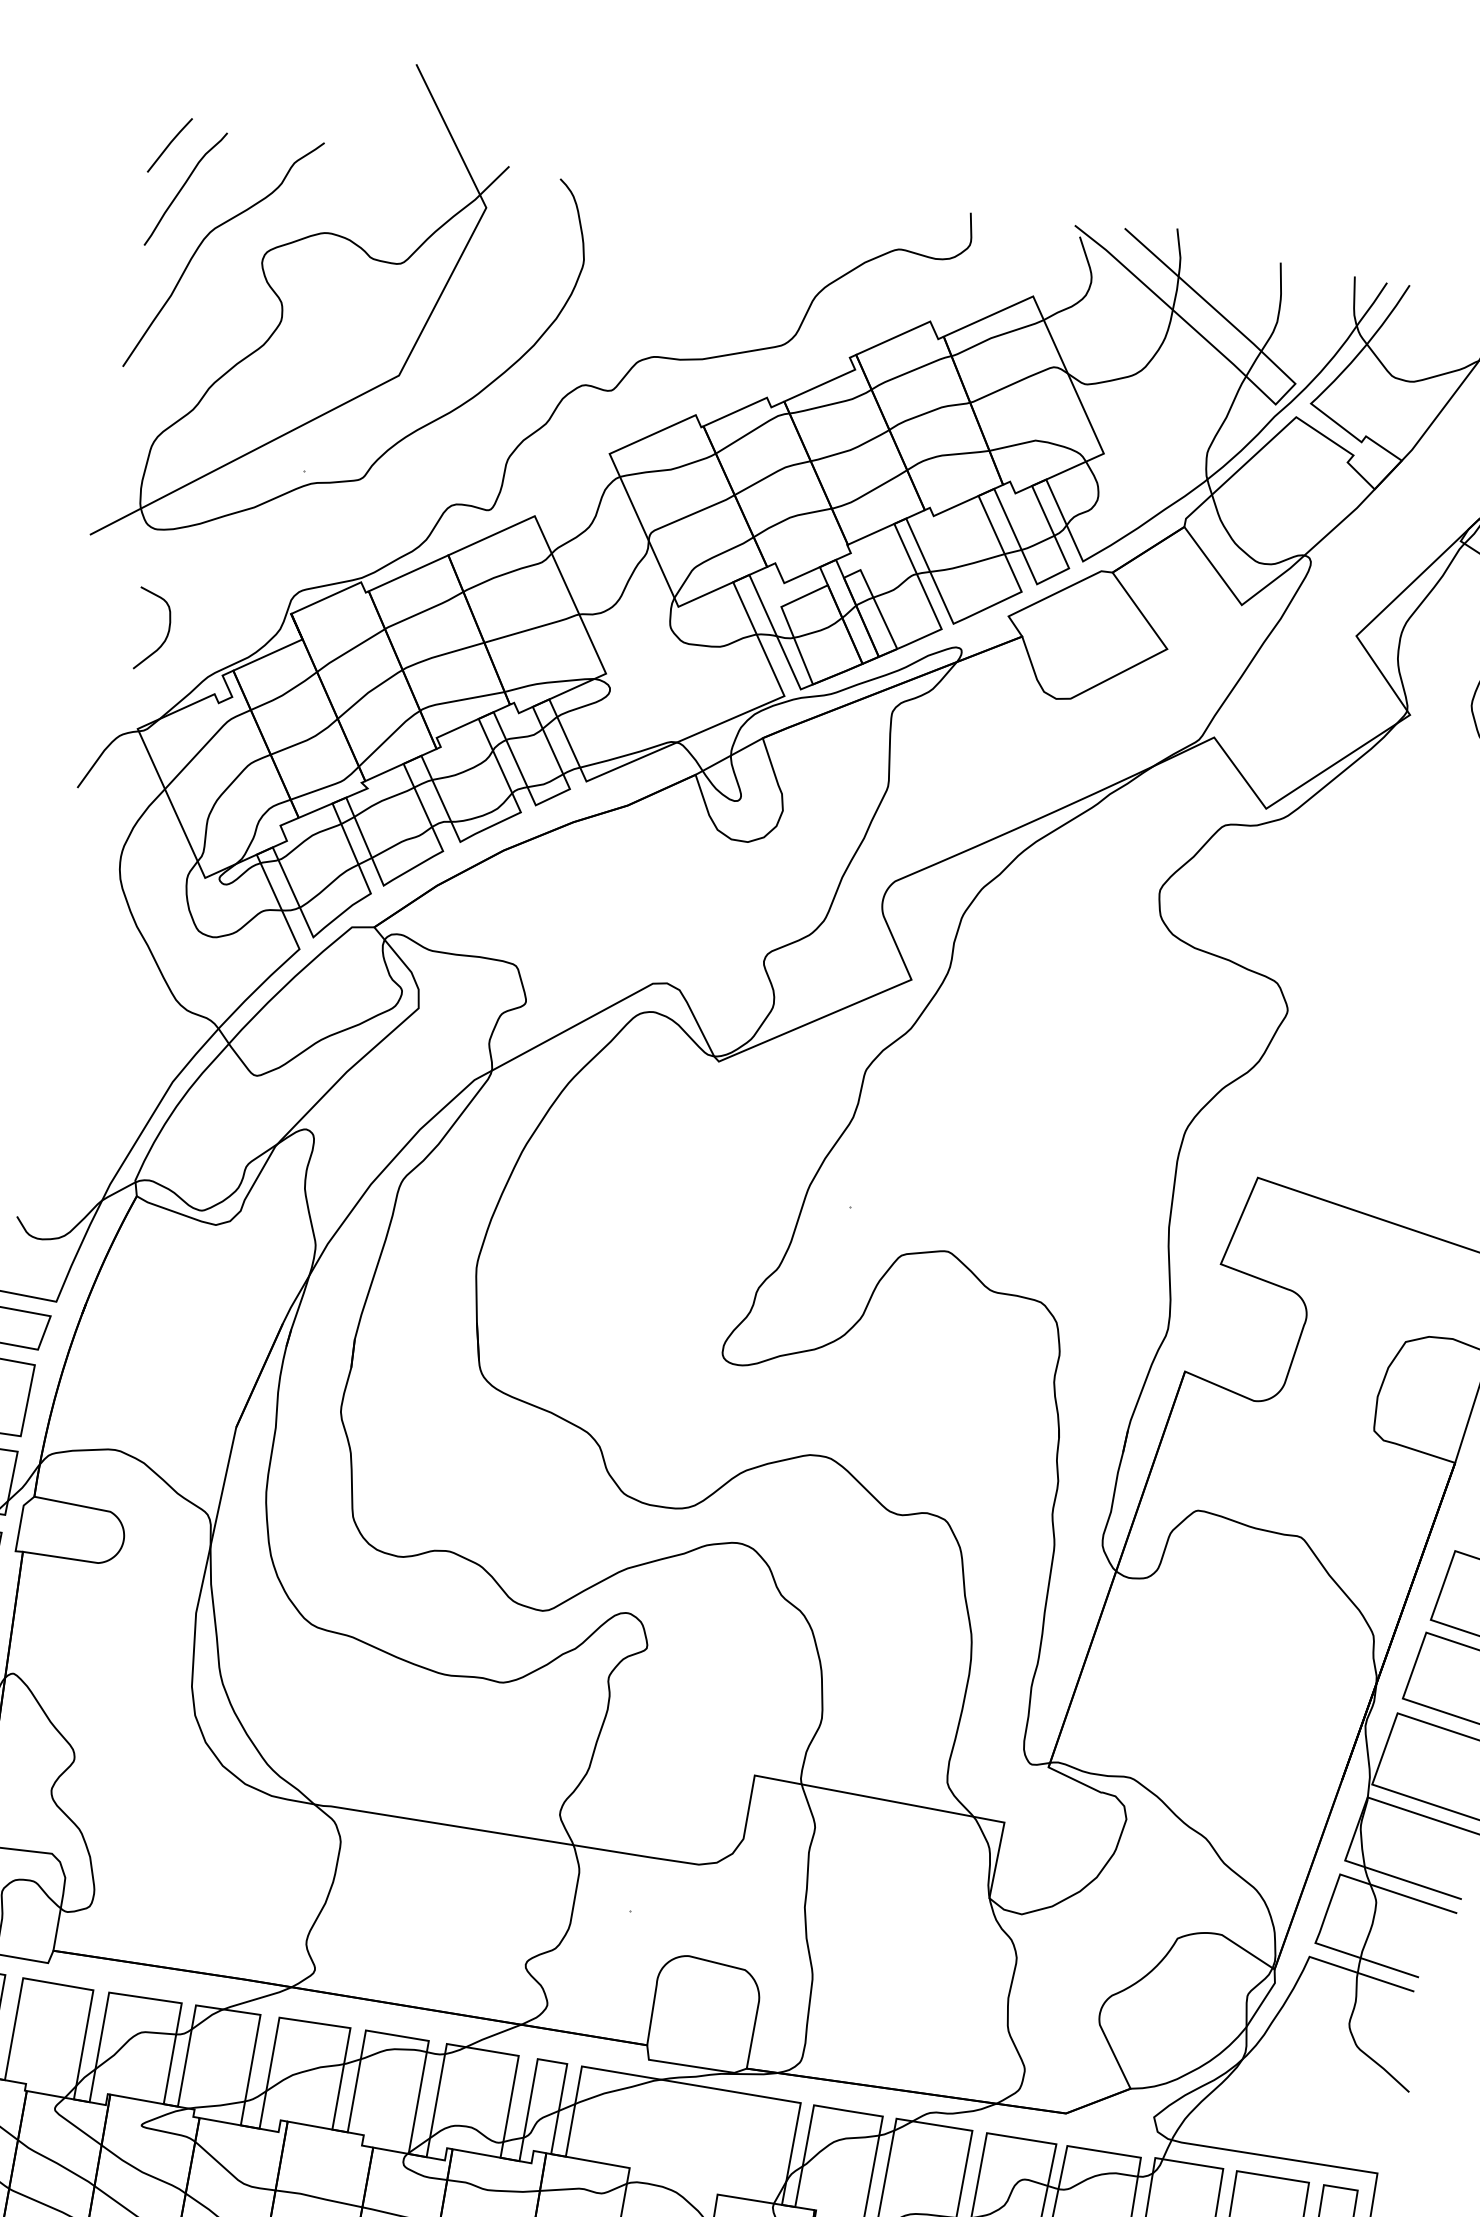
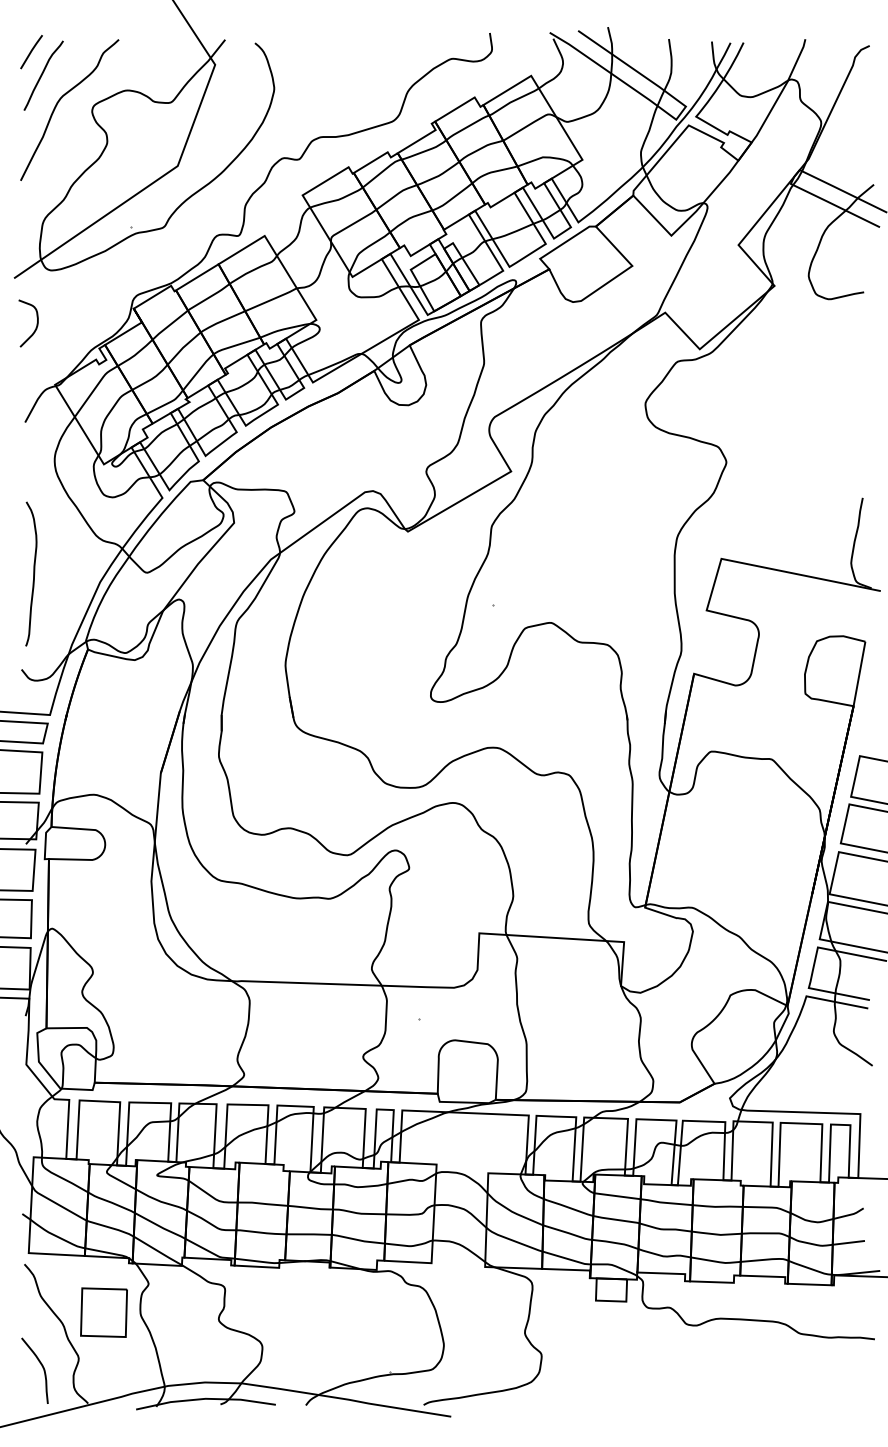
curve: (166, 631) -> (36, 323), moved
curve: (58, 1052) -> (33, 573), added

